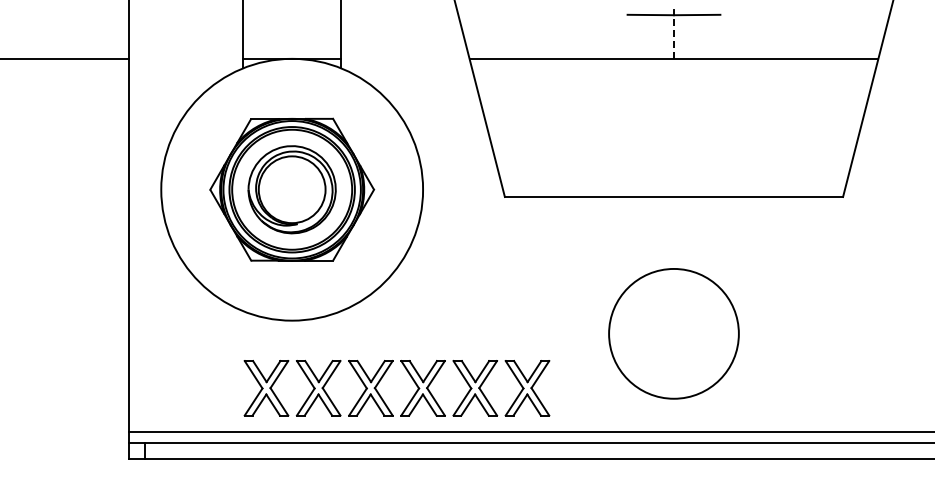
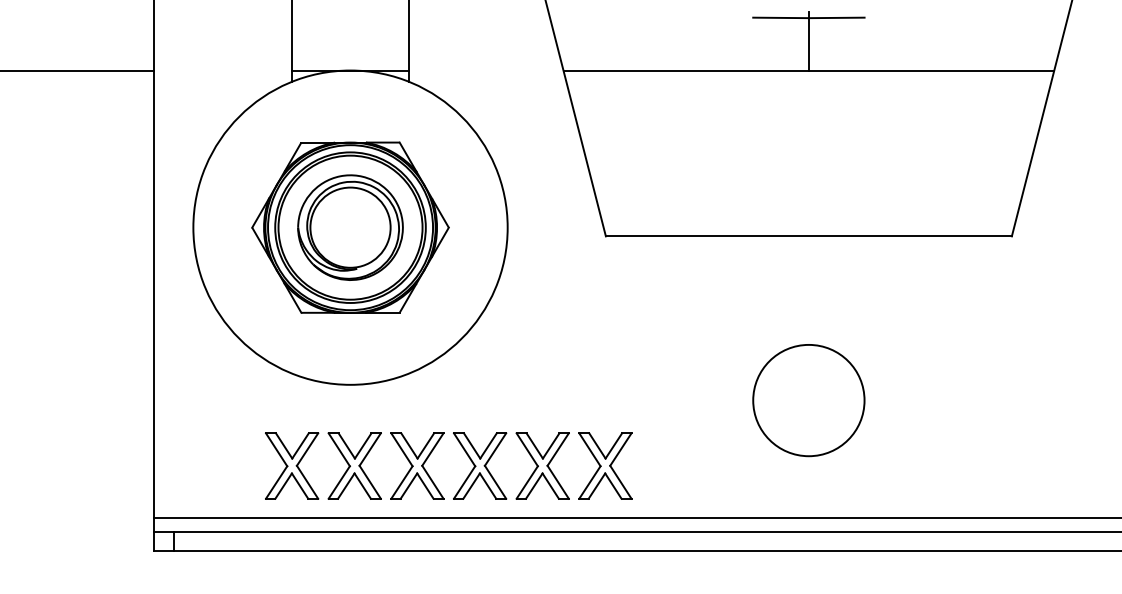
line: (673, 37) -> (808, 44), dashed -> solid
circle: (673, 333) -> (808, 400), size x0.71
part: (382, 397) -> (431, 477), moved

